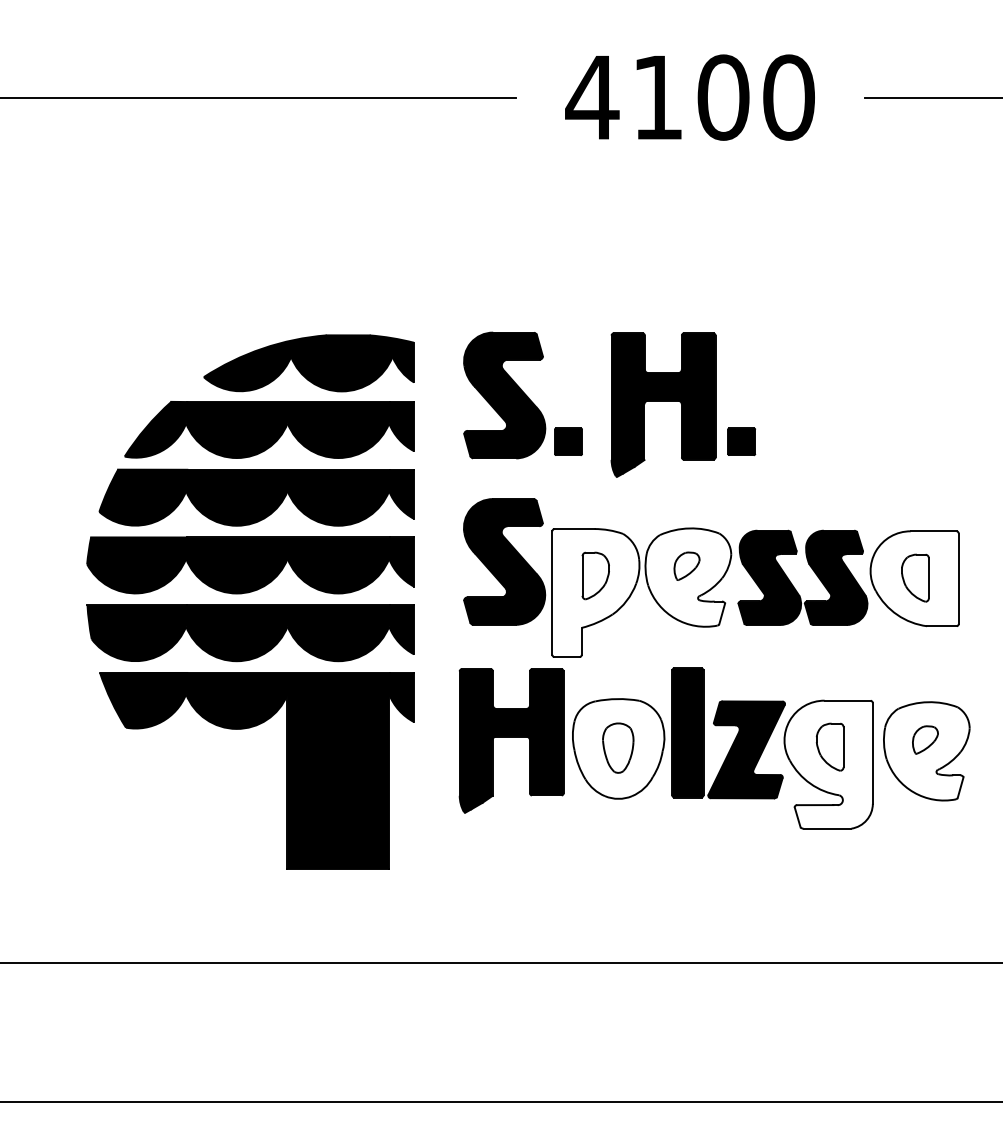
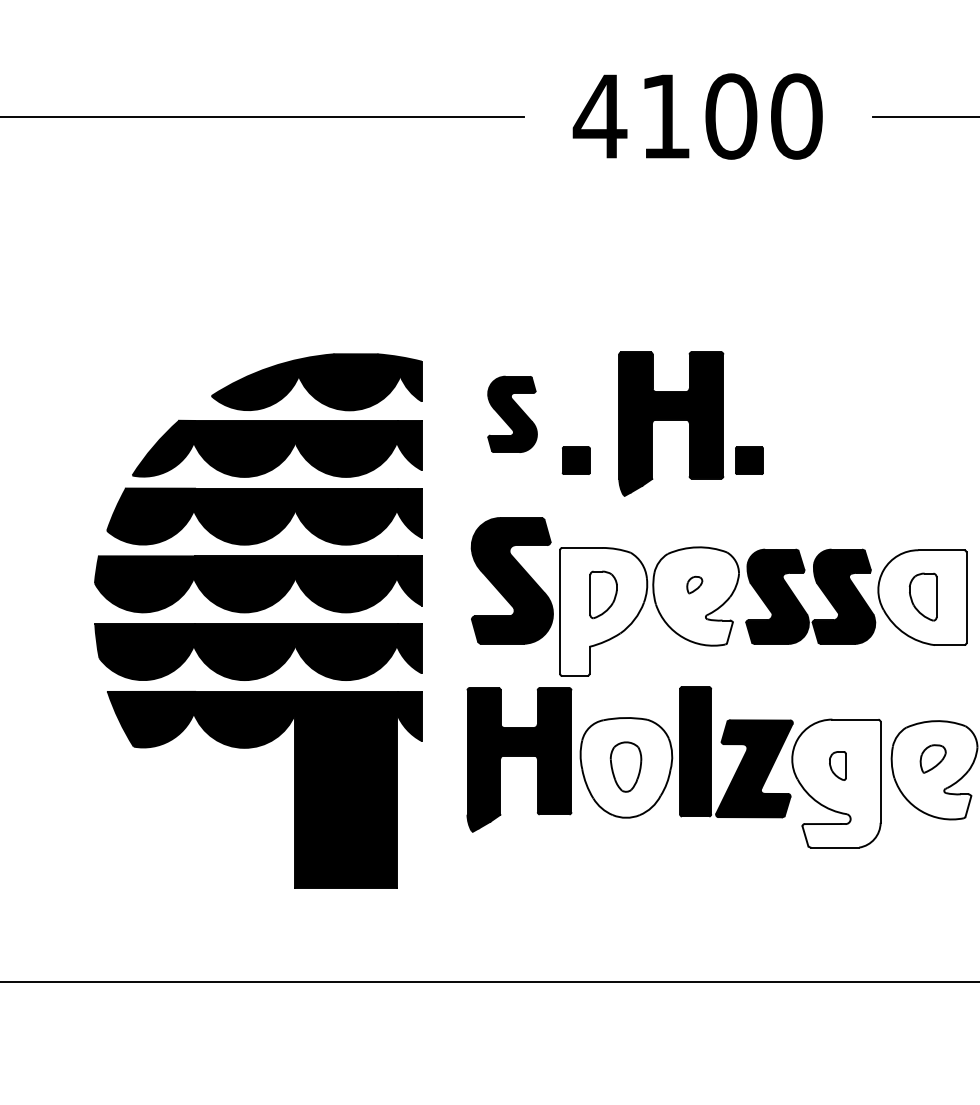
part: (504, 395) -> (512, 414), size x0.6
part: (686, 565) -> (694, 584), size x0.6
part: (829, 746) -> (837, 765), size x0.6

